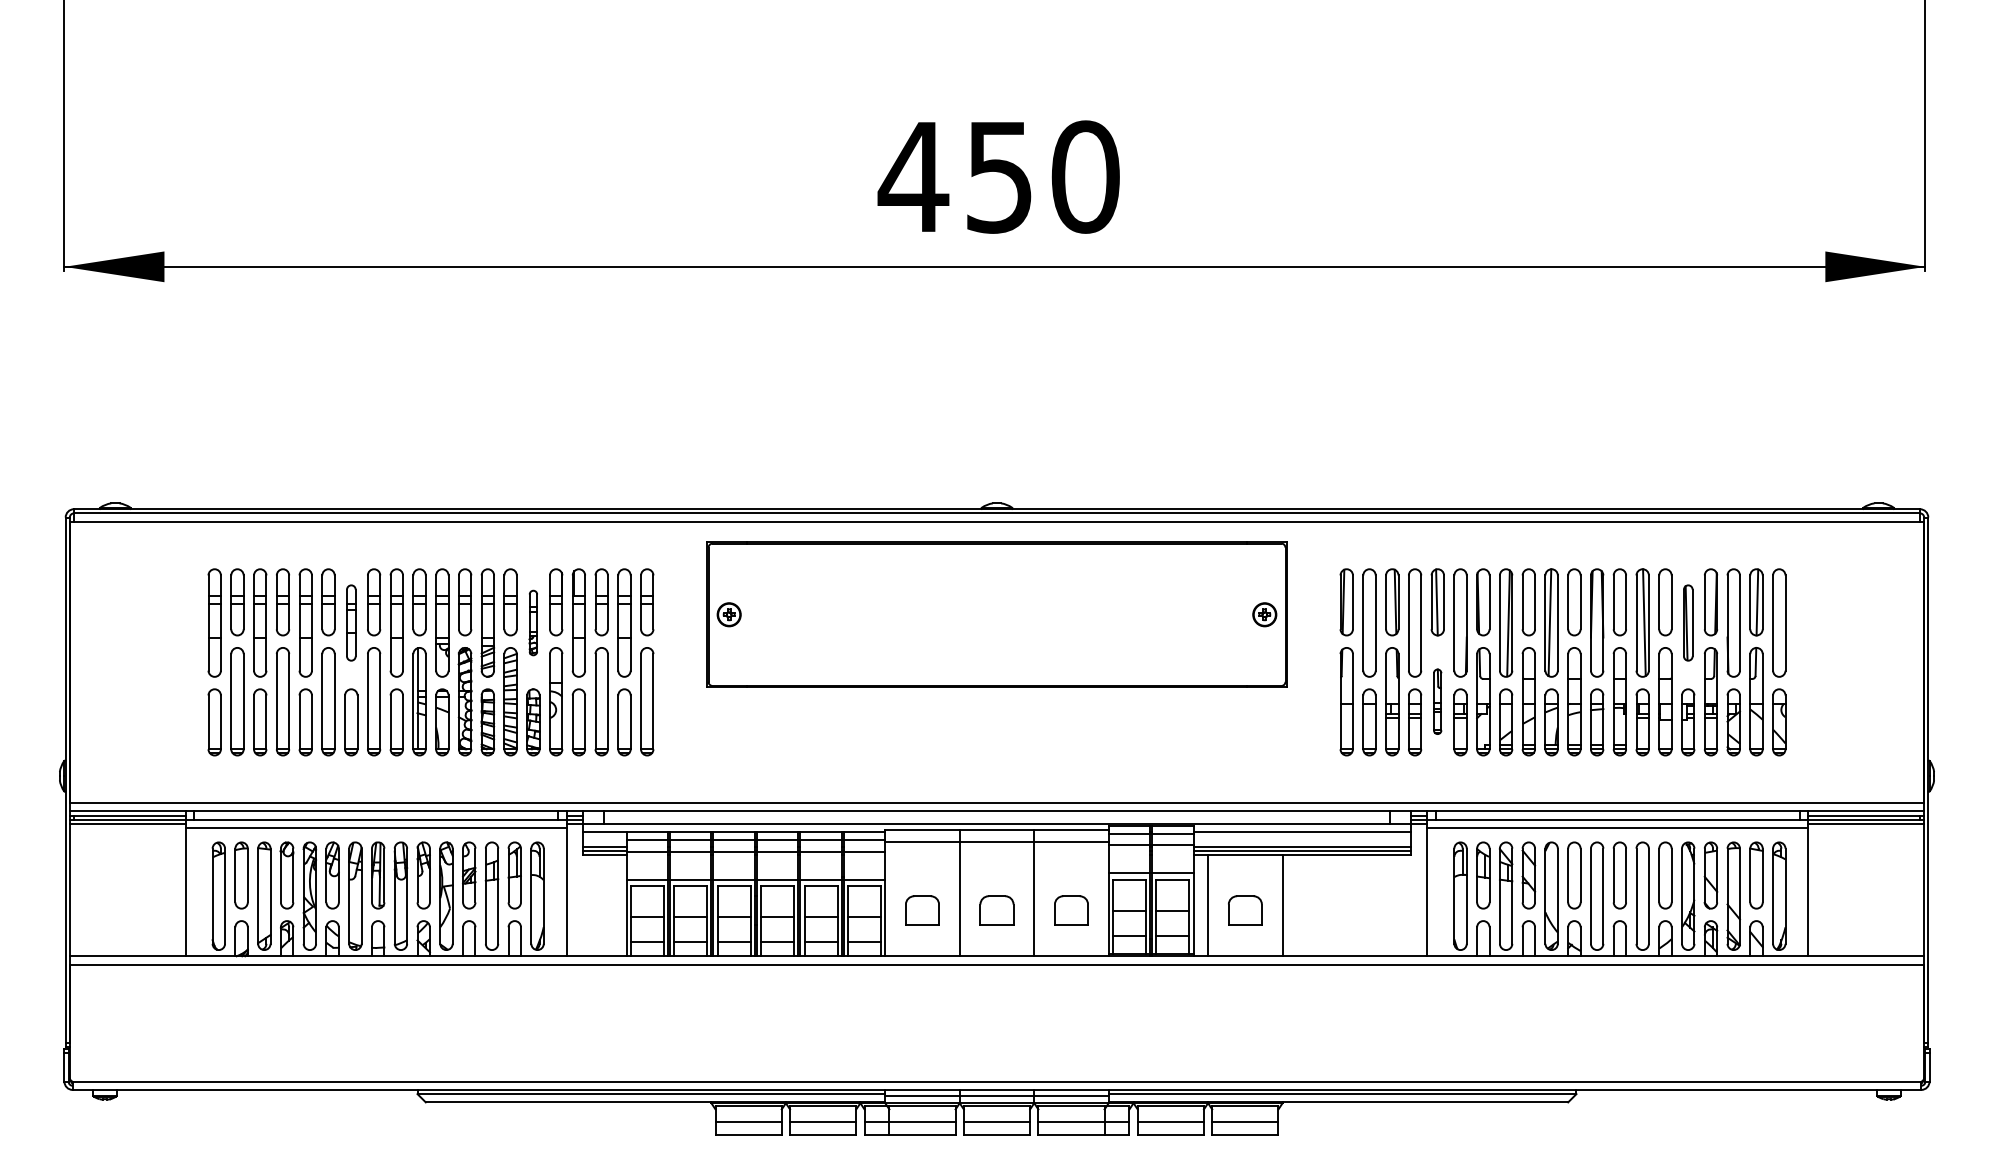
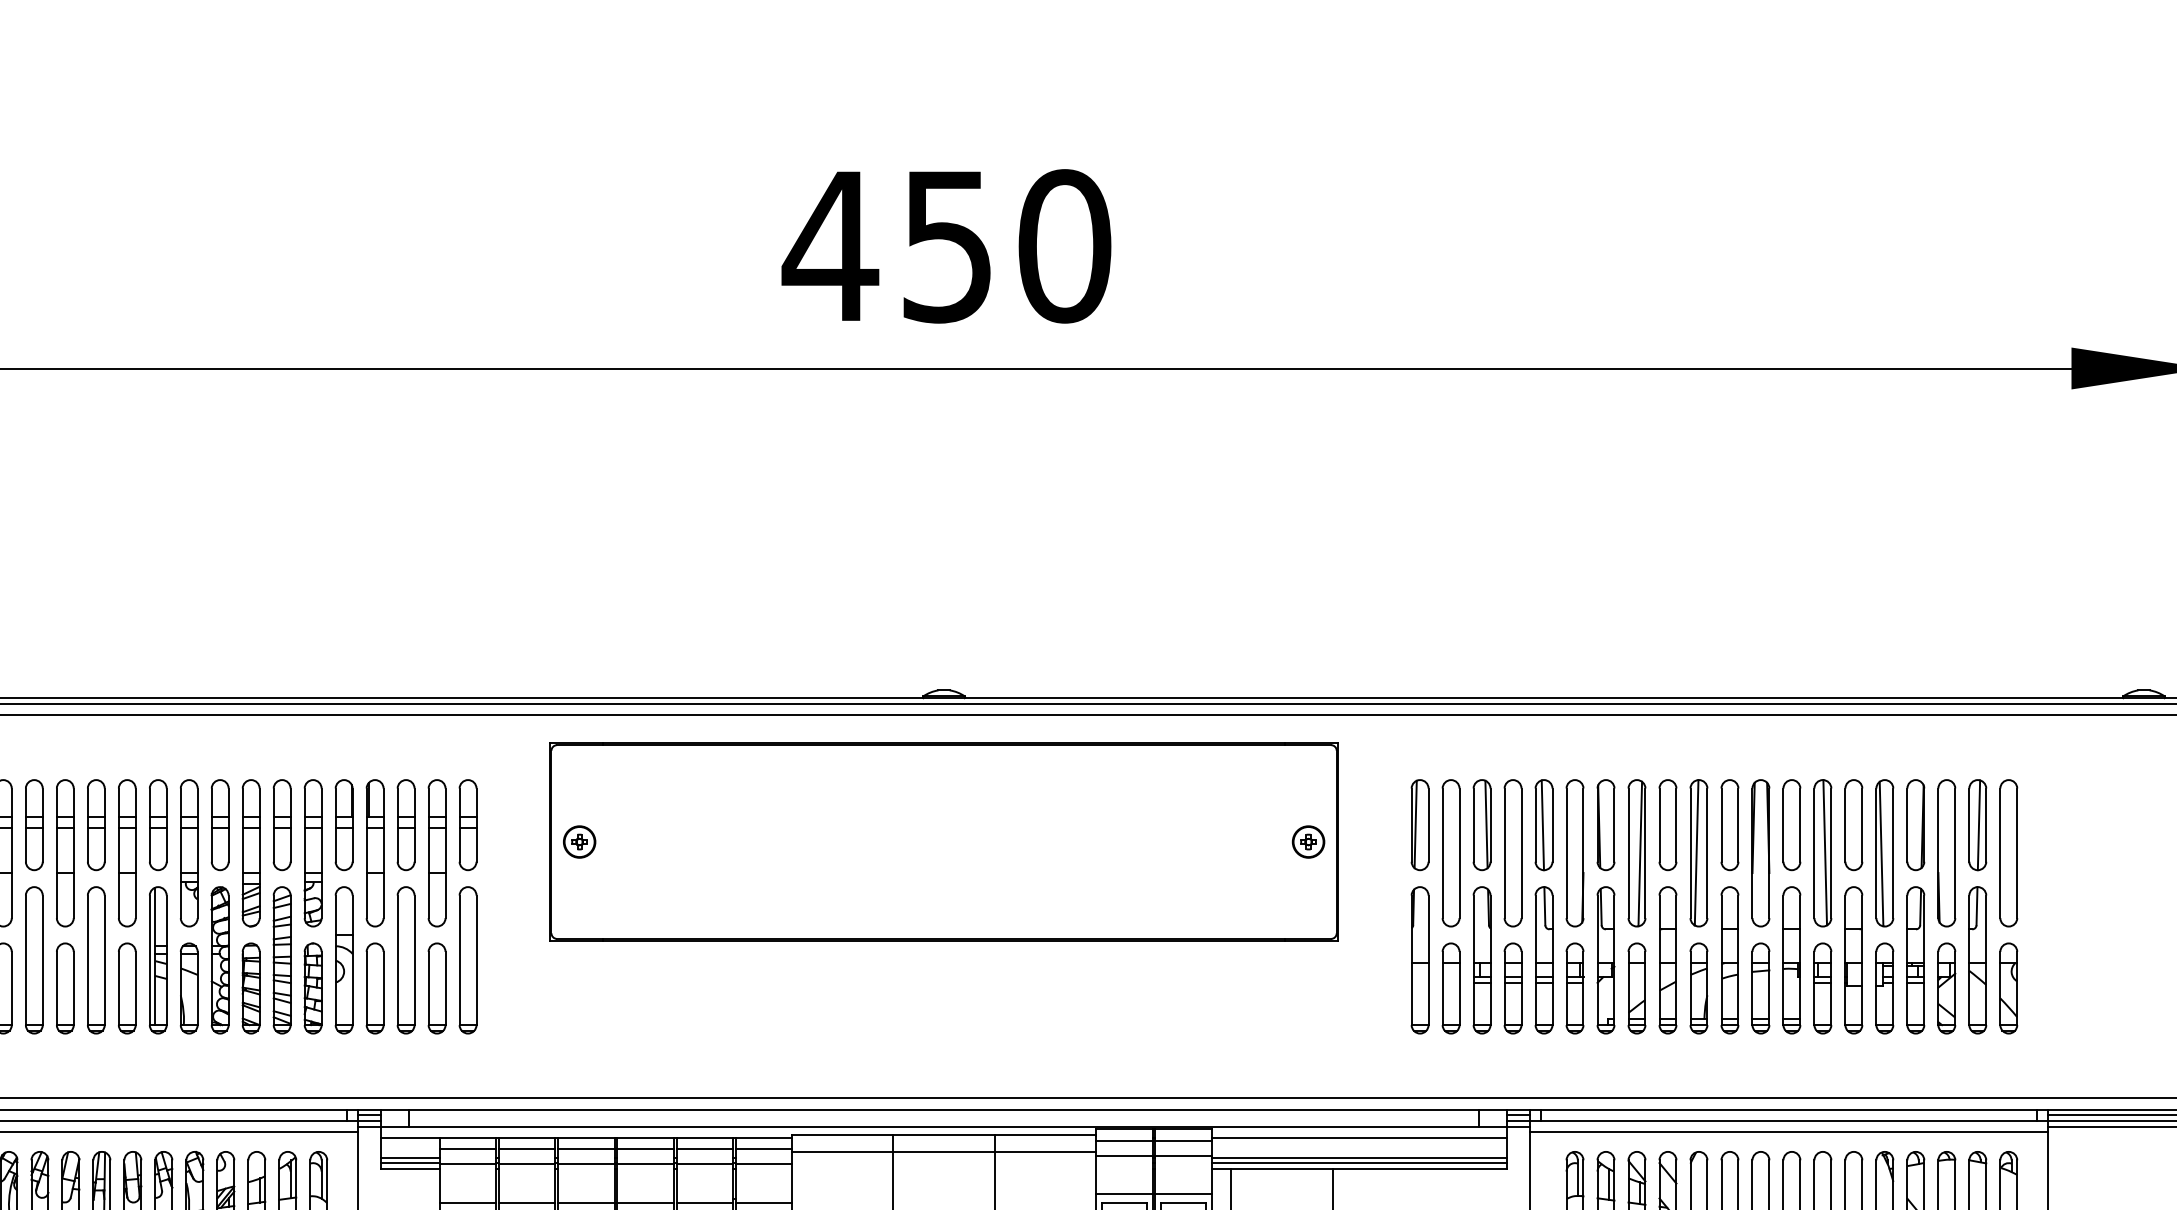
part: (351, 622) -> (65, 852), size x1.43
part: (533, 622) -> (313, 852), size x1.67
part: (1688, 622) -> (1885, 852), size x1.43
part: (1437, 701) -> (1543, 960), size x1.67

